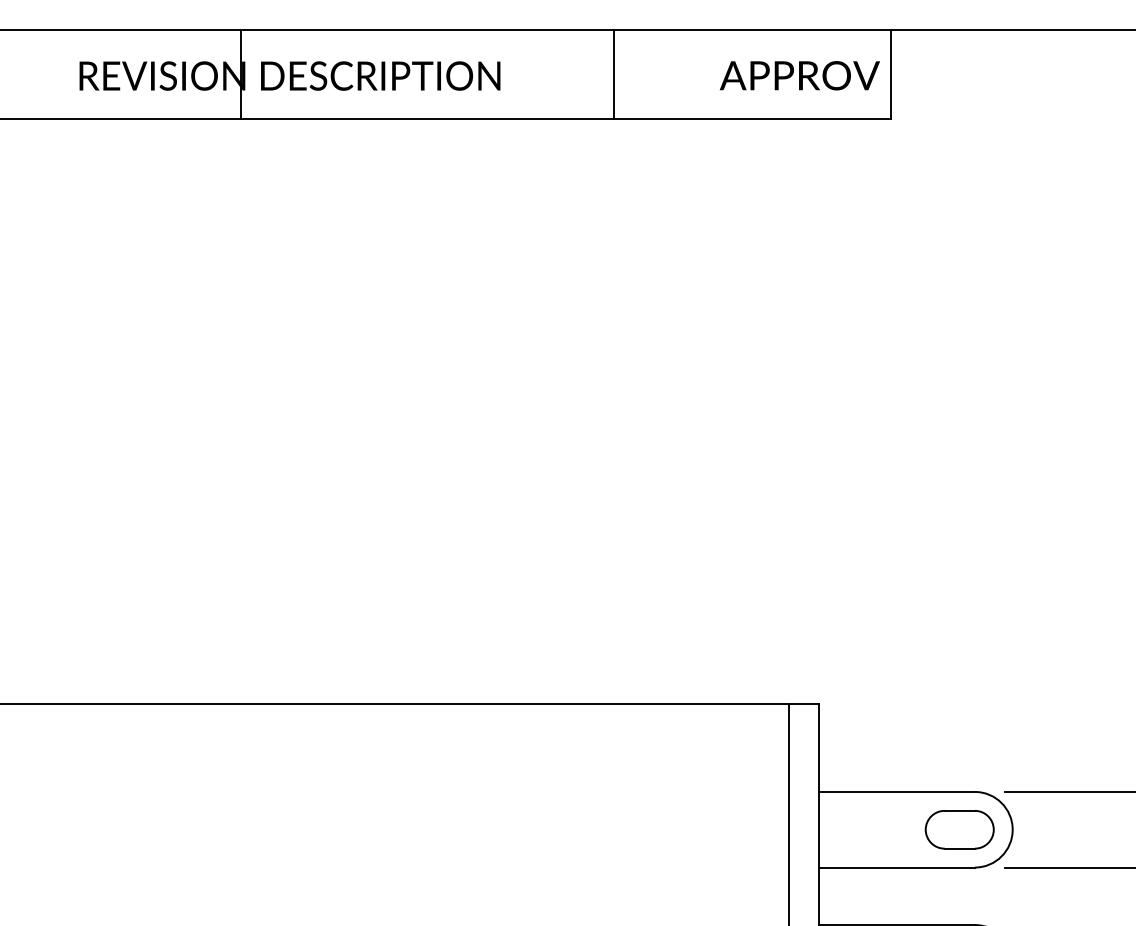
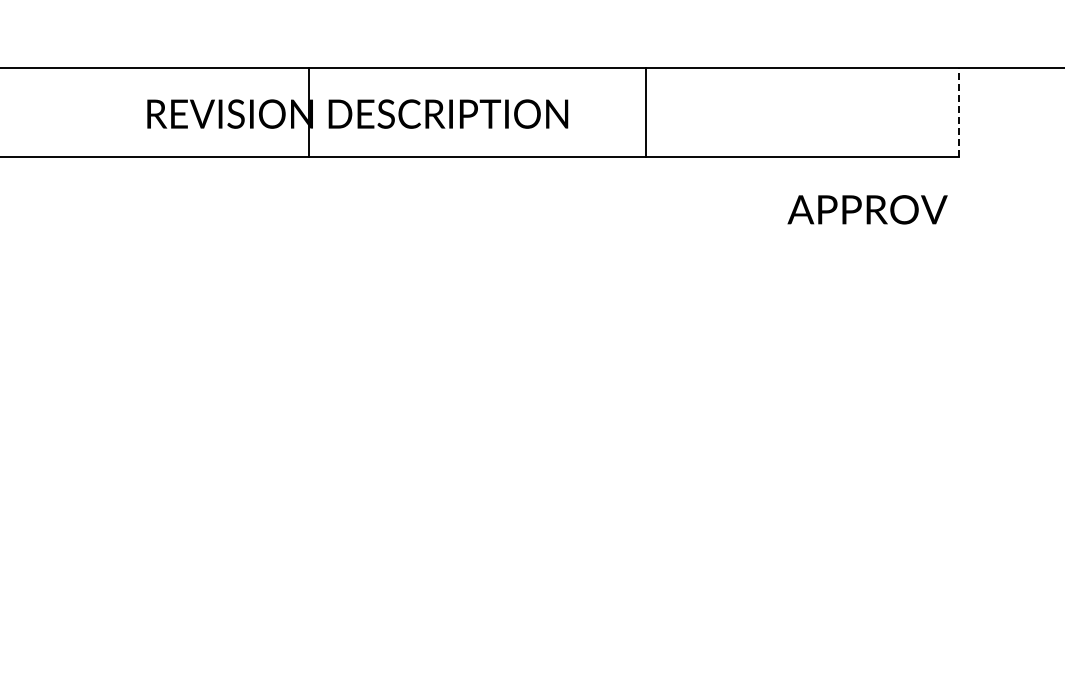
line: (613, 74) -> (646, 112), moved
line: (891, 74) -> (959, 112), solid -> dashed
text: (799, 75) -> (867, 209), moved

